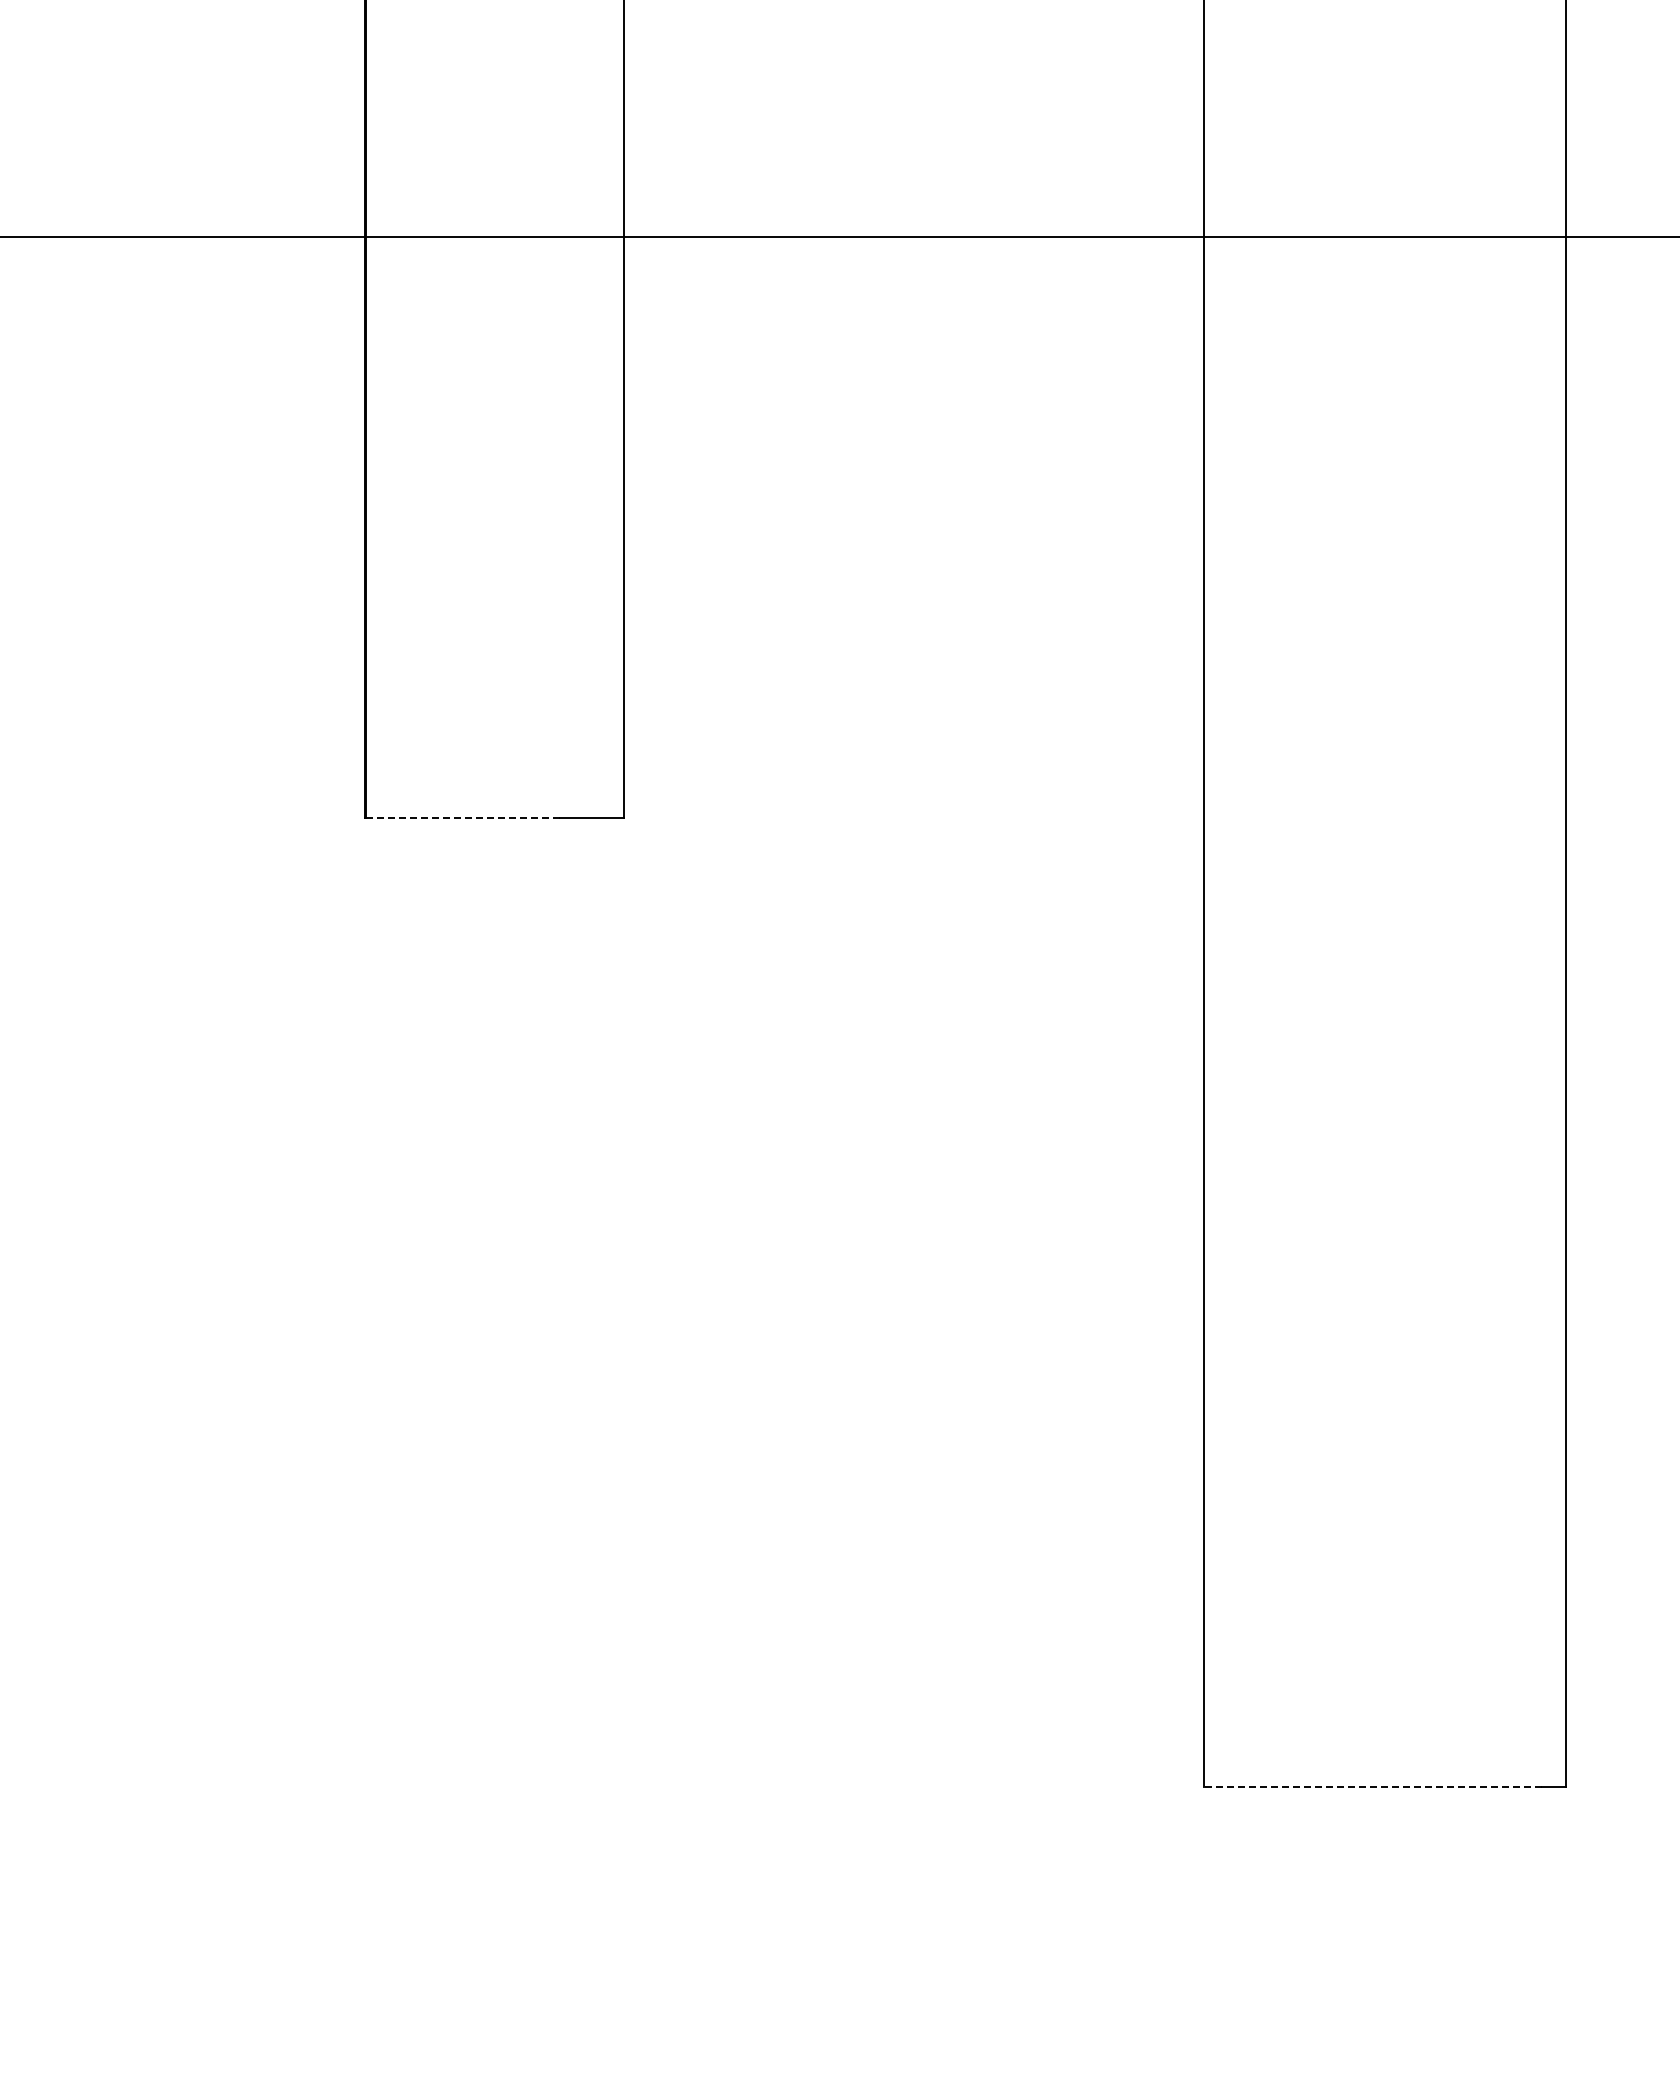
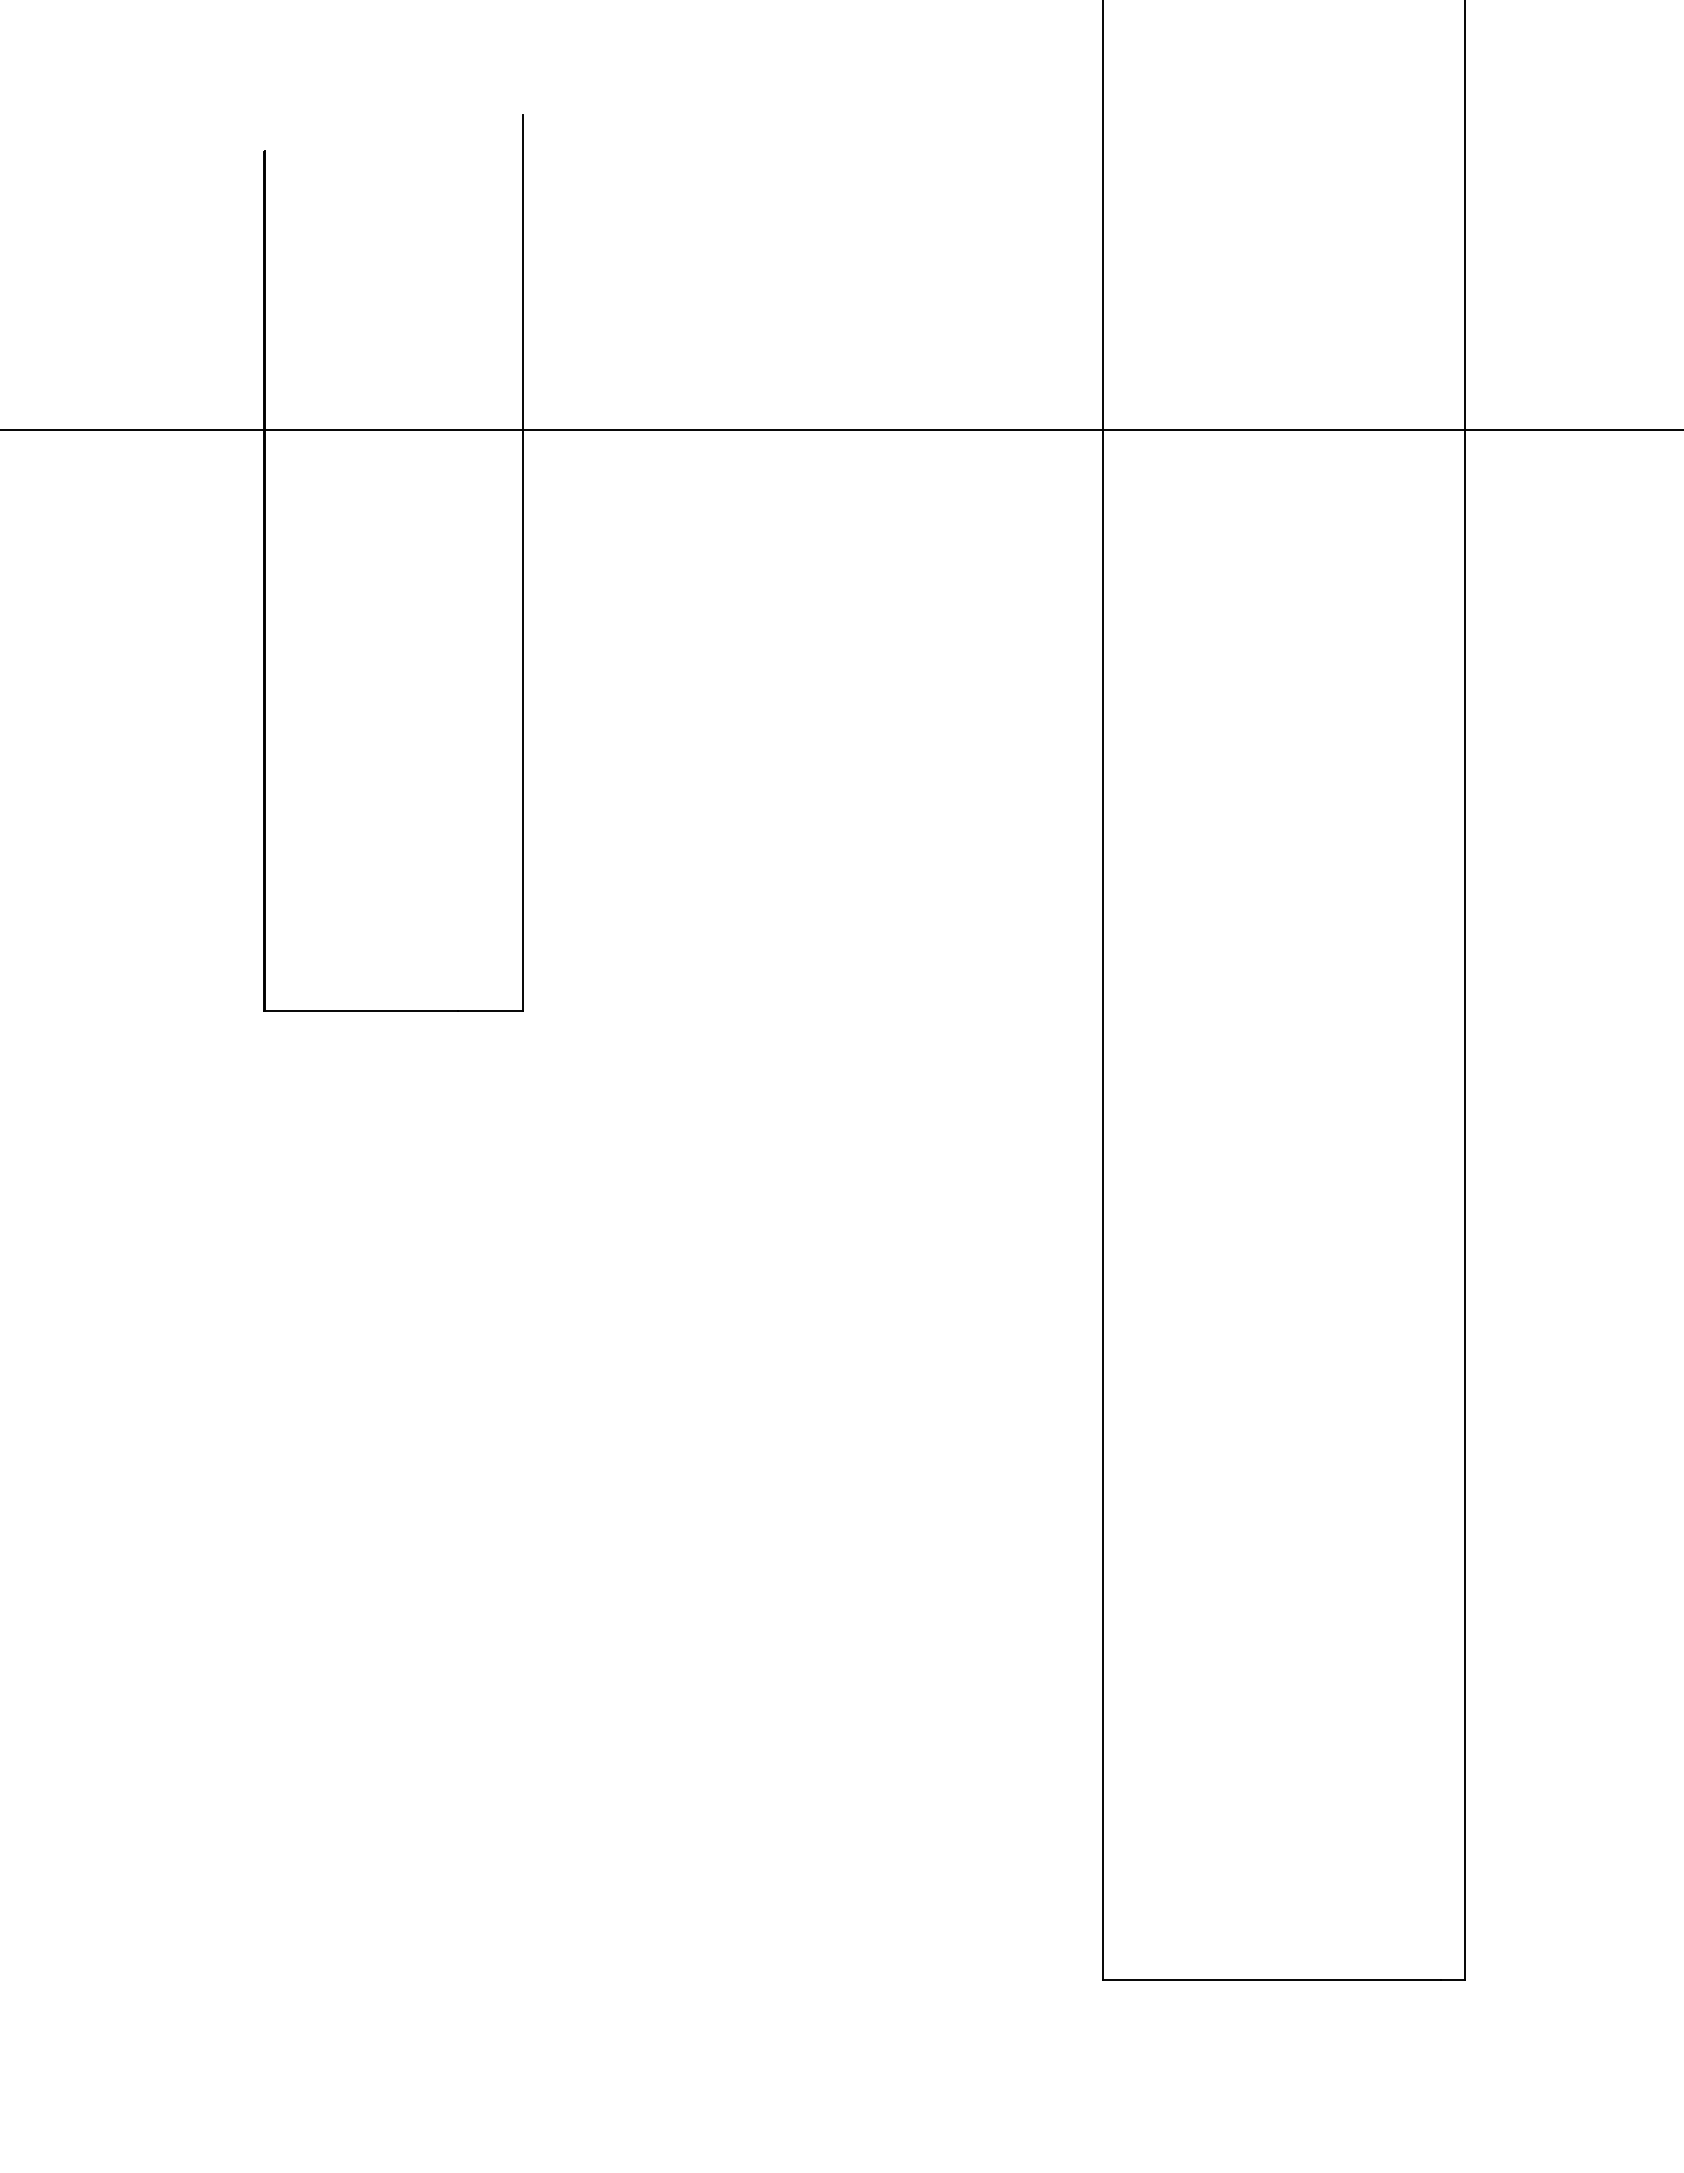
line: (462, 818) -> (361, 1011), dashed -> solid
line: (1373, 1787) -> (1272, 1980), dashed -> solid

